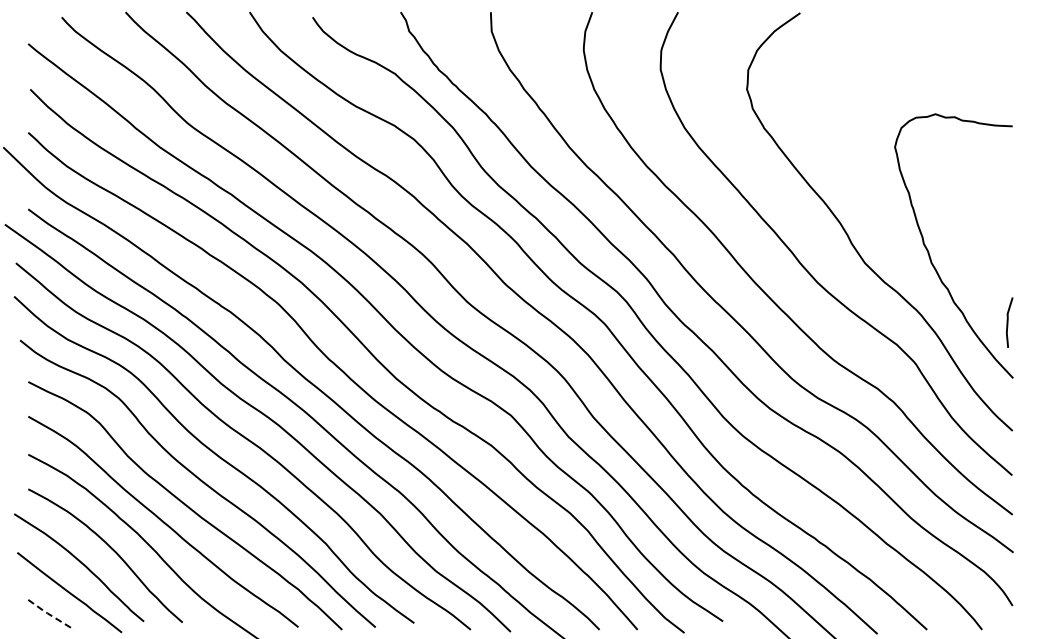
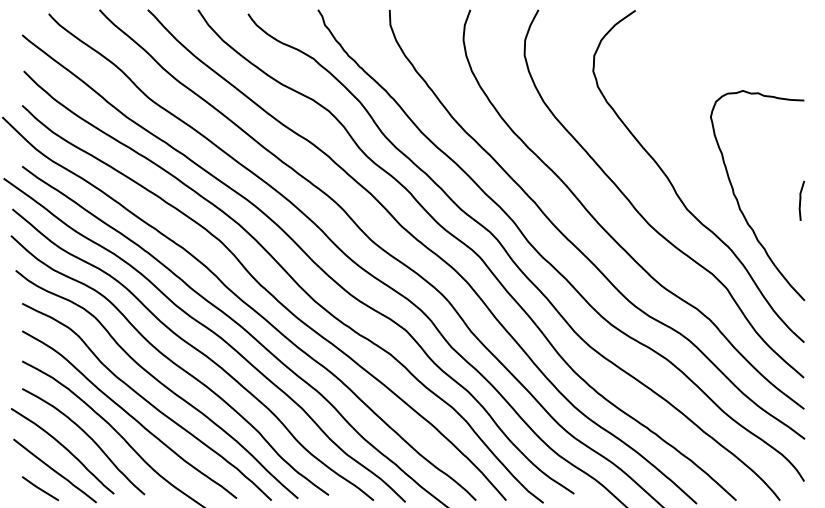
line: (1008, 322) -> (801, 200), moved
line: (50, 614) -> (39, 488), dashed -> solid

